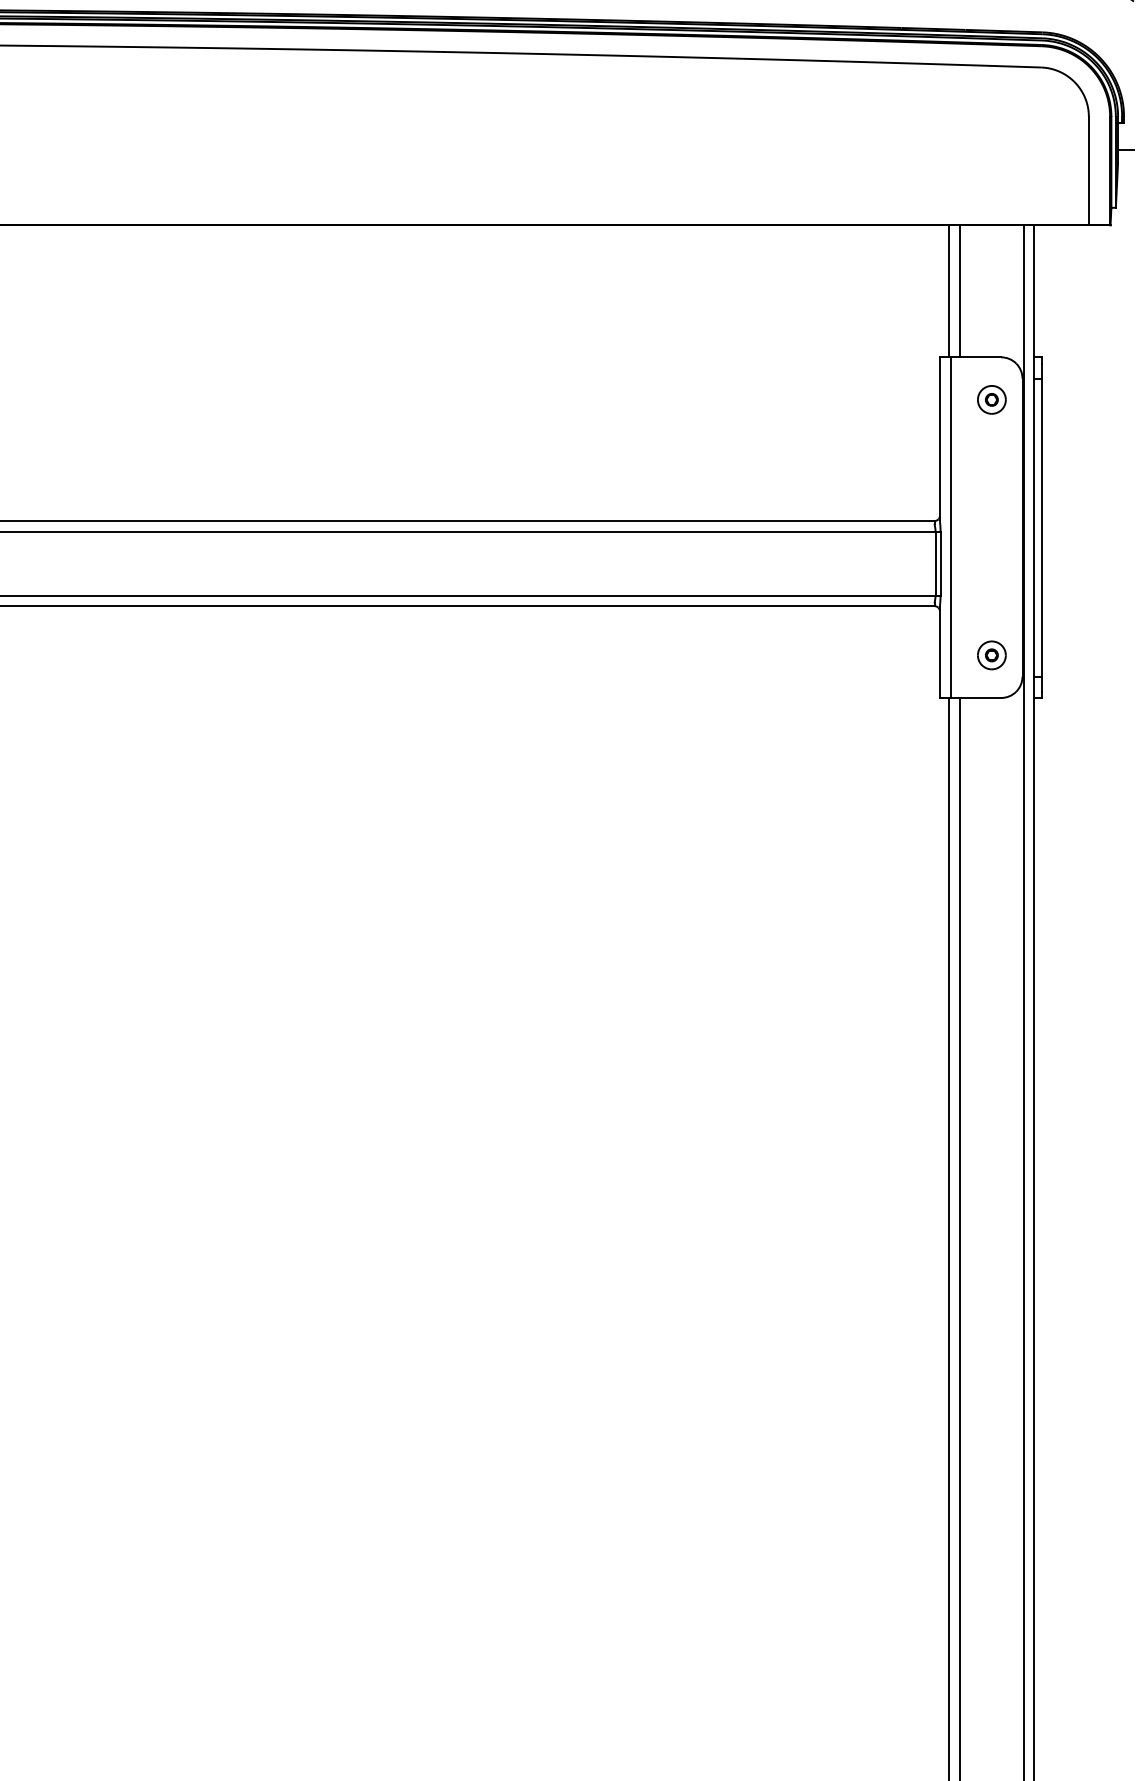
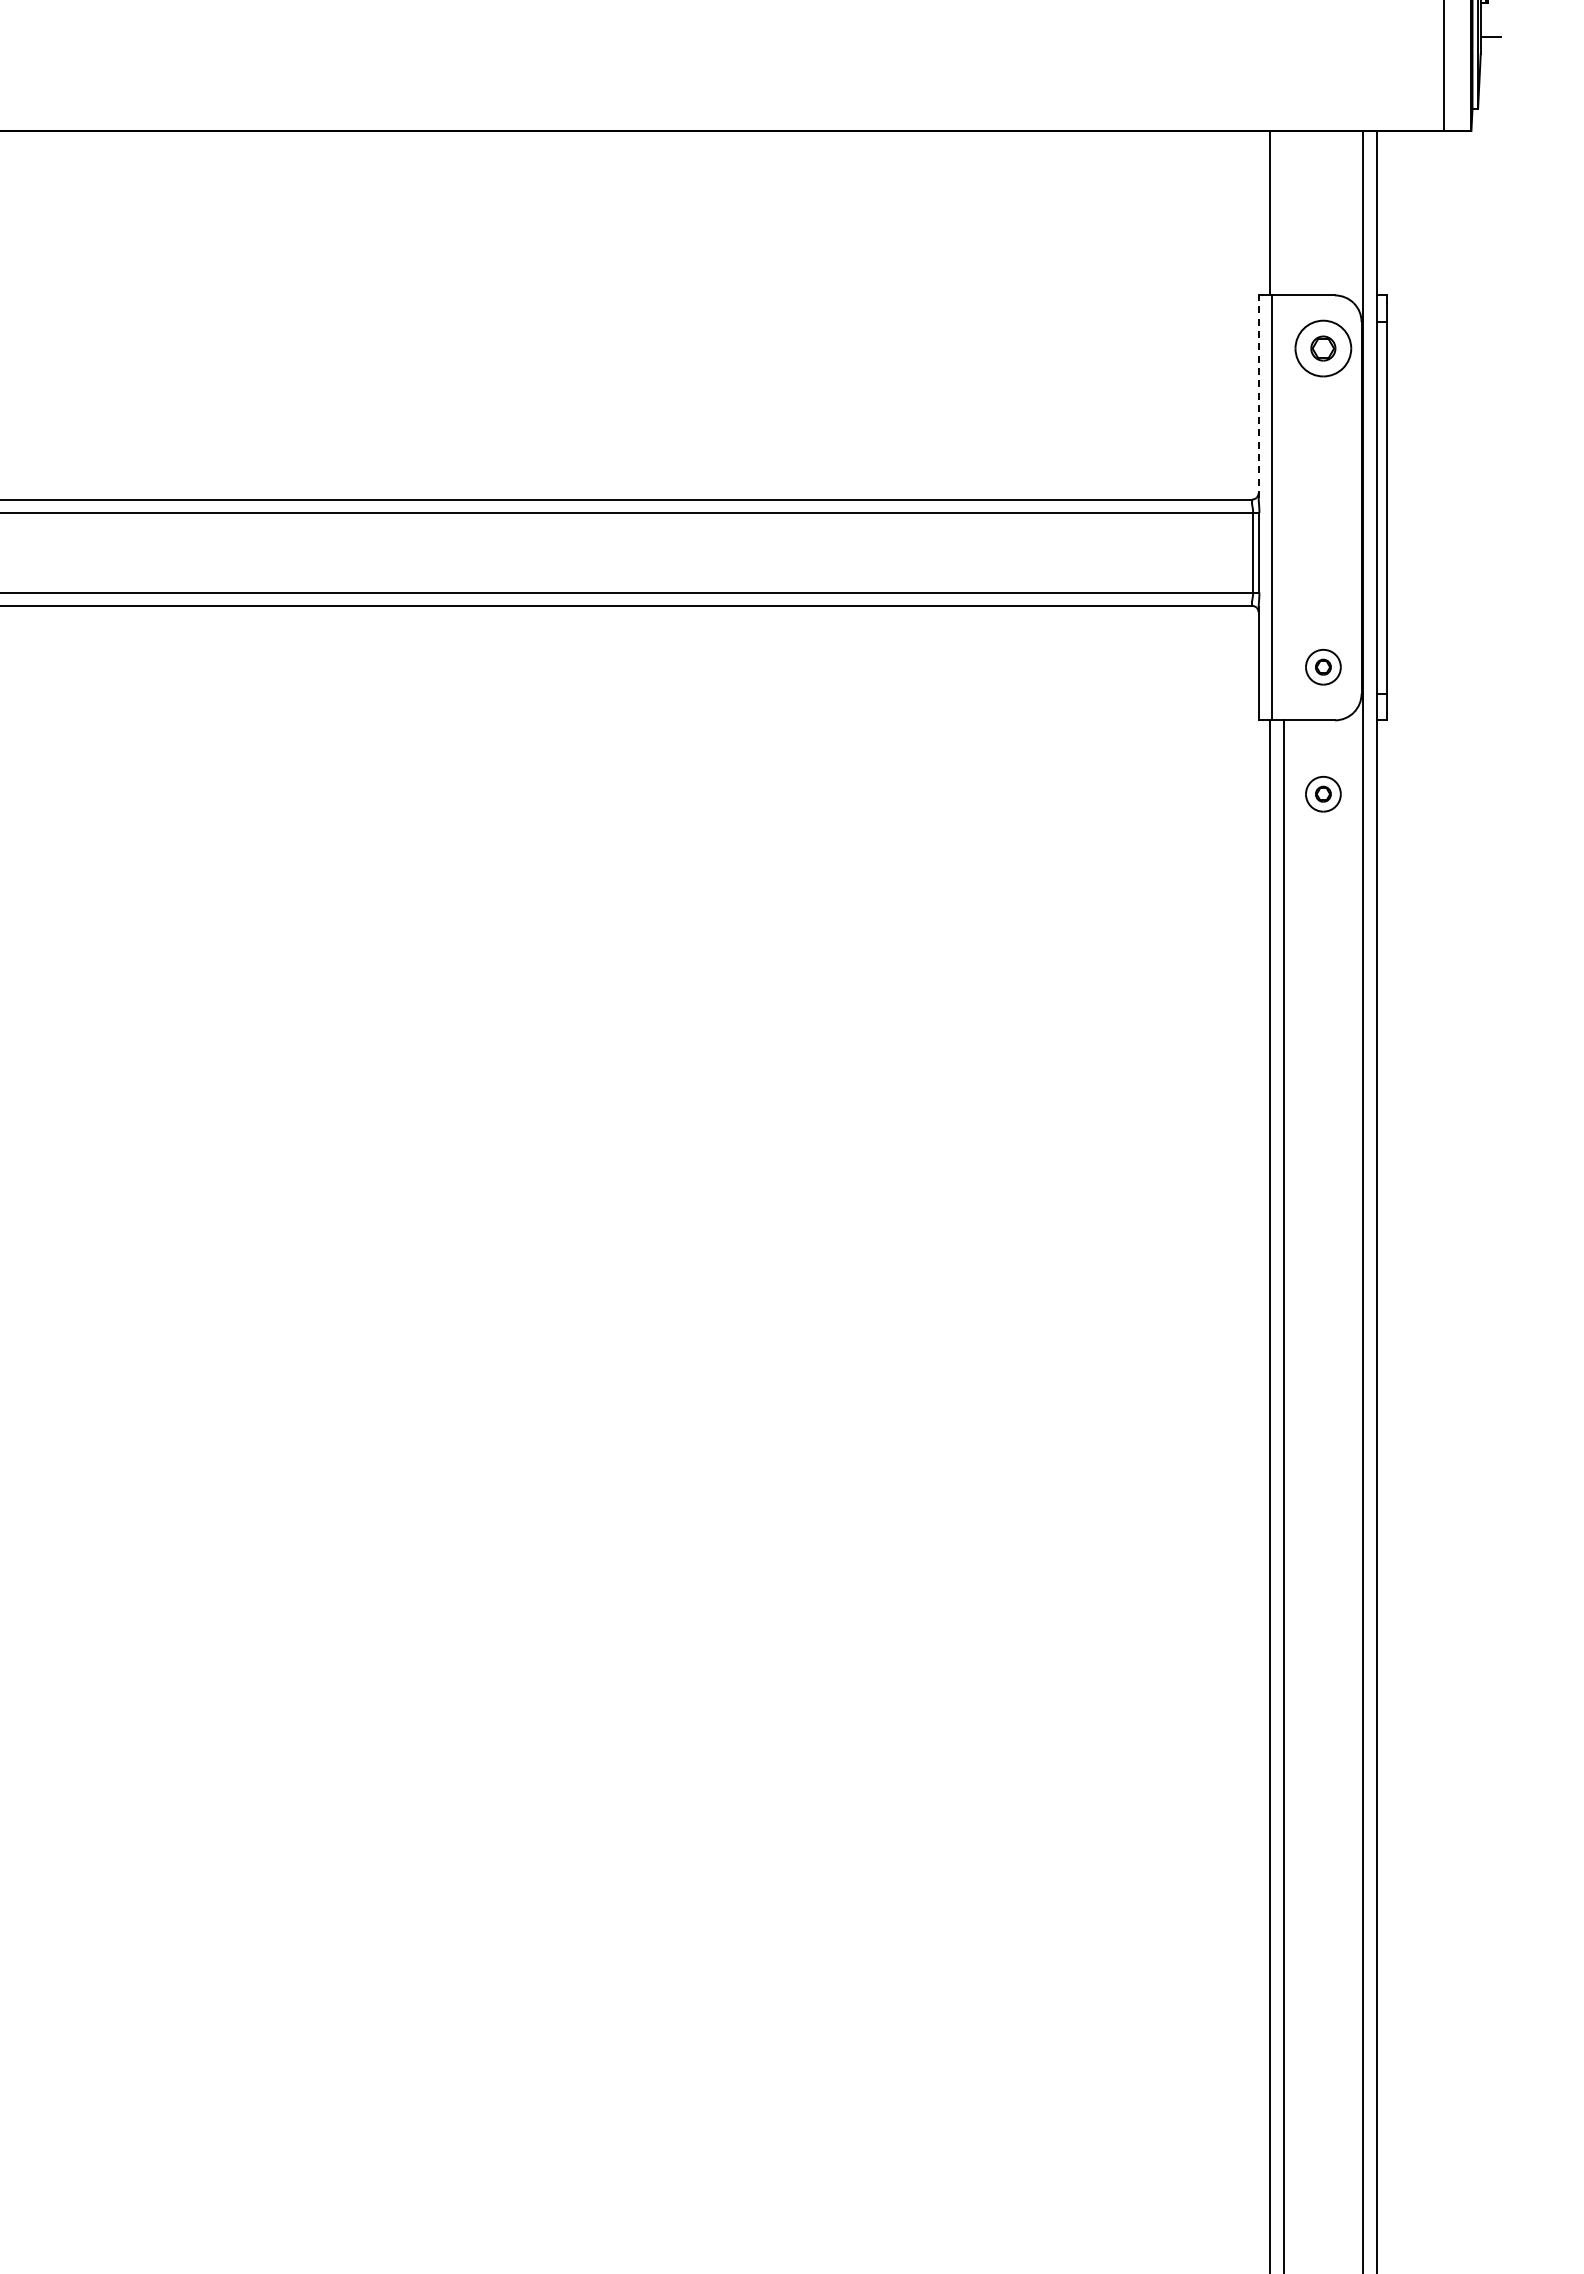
line: (959, 290) -> (1283, 212), removed
part: (991, 399) -> (1323, 348), size x1.6
line: (939, 438) -> (1258, 396), solid -> dashed
part: (991, 756) -> (1323, 793), added

